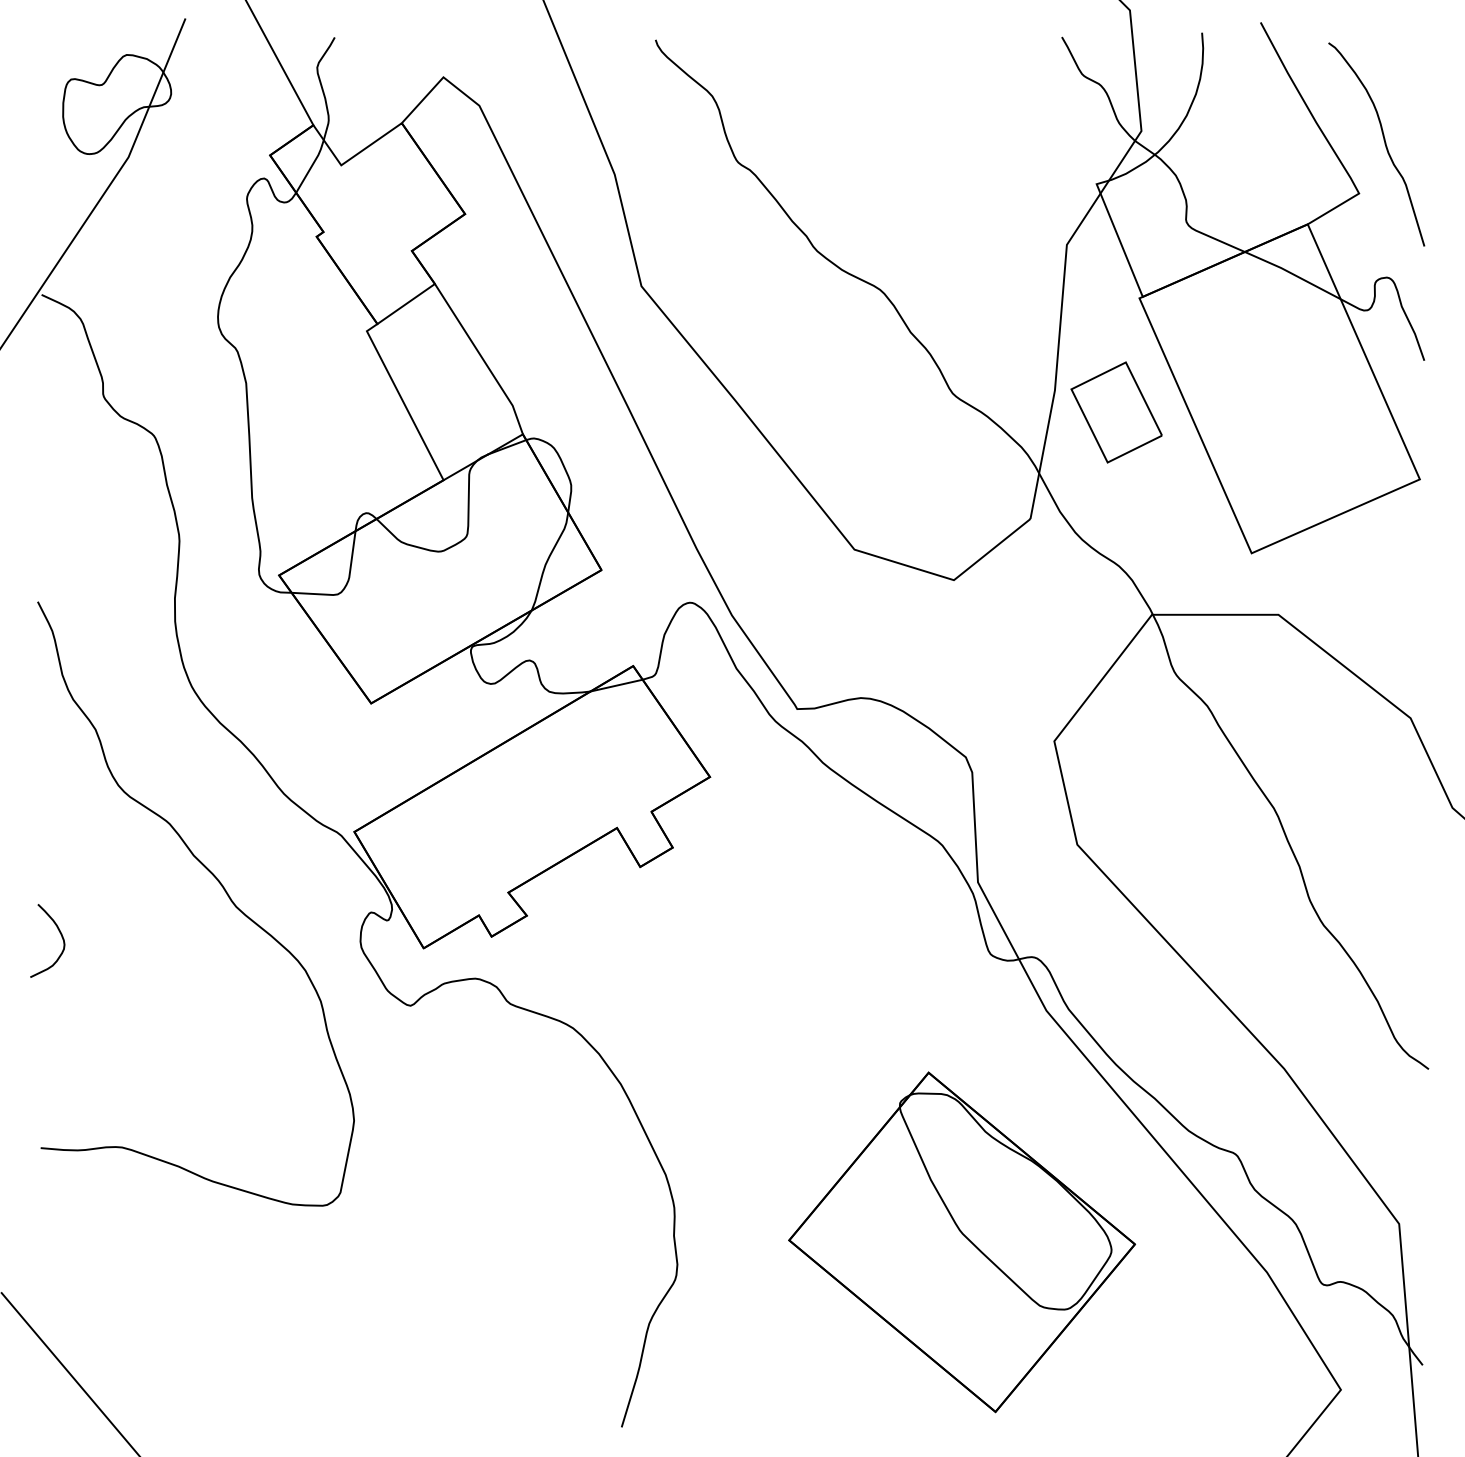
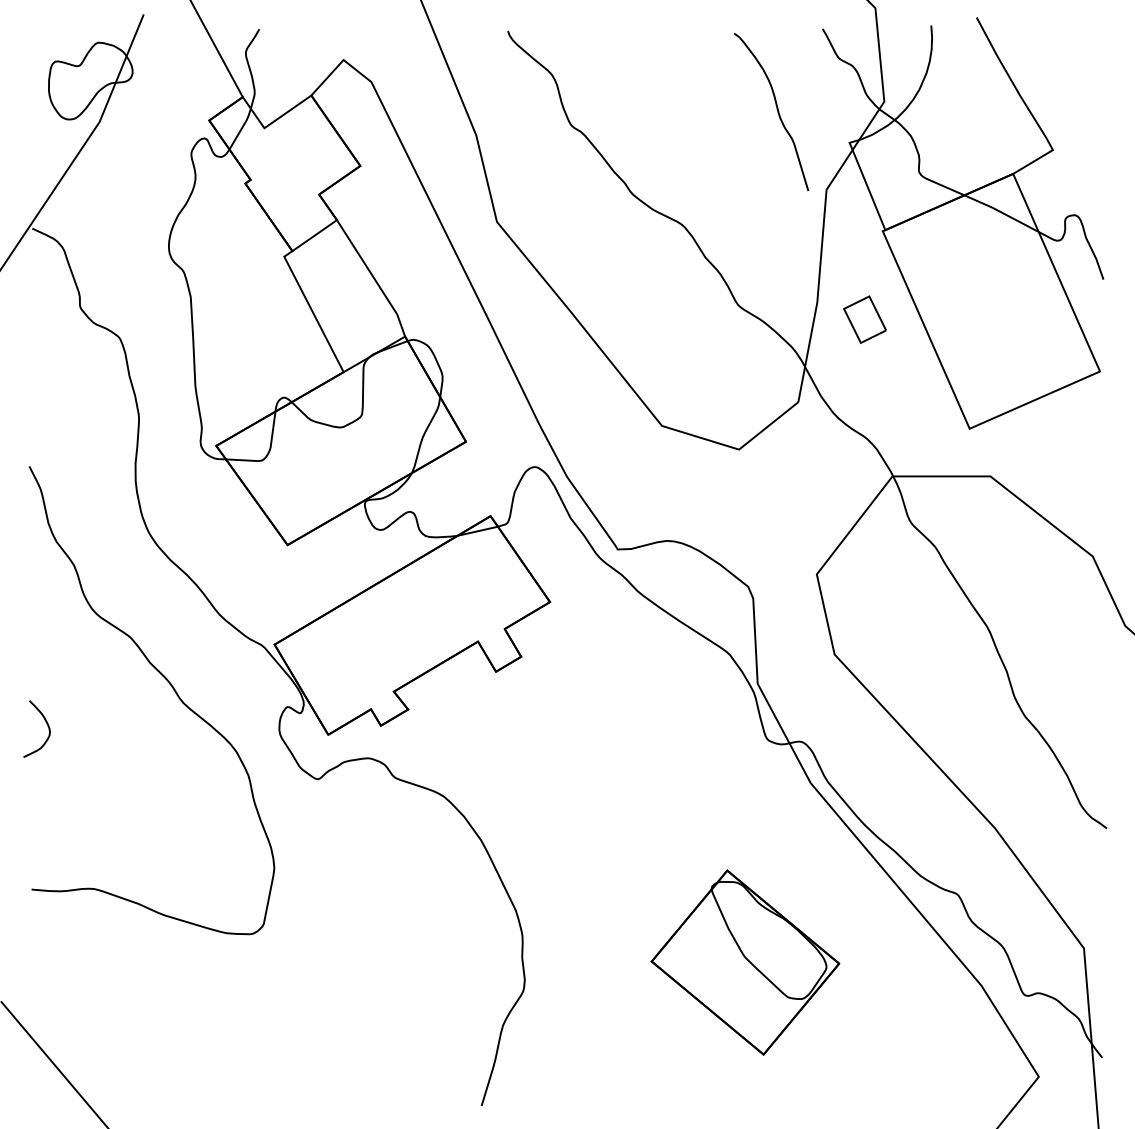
curve: (1384, 144) -> (777, 112), moved
part: (1116, 412) -> (864, 319), size x0.6
part: (962, 1242) -> (745, 962), size x0.7

